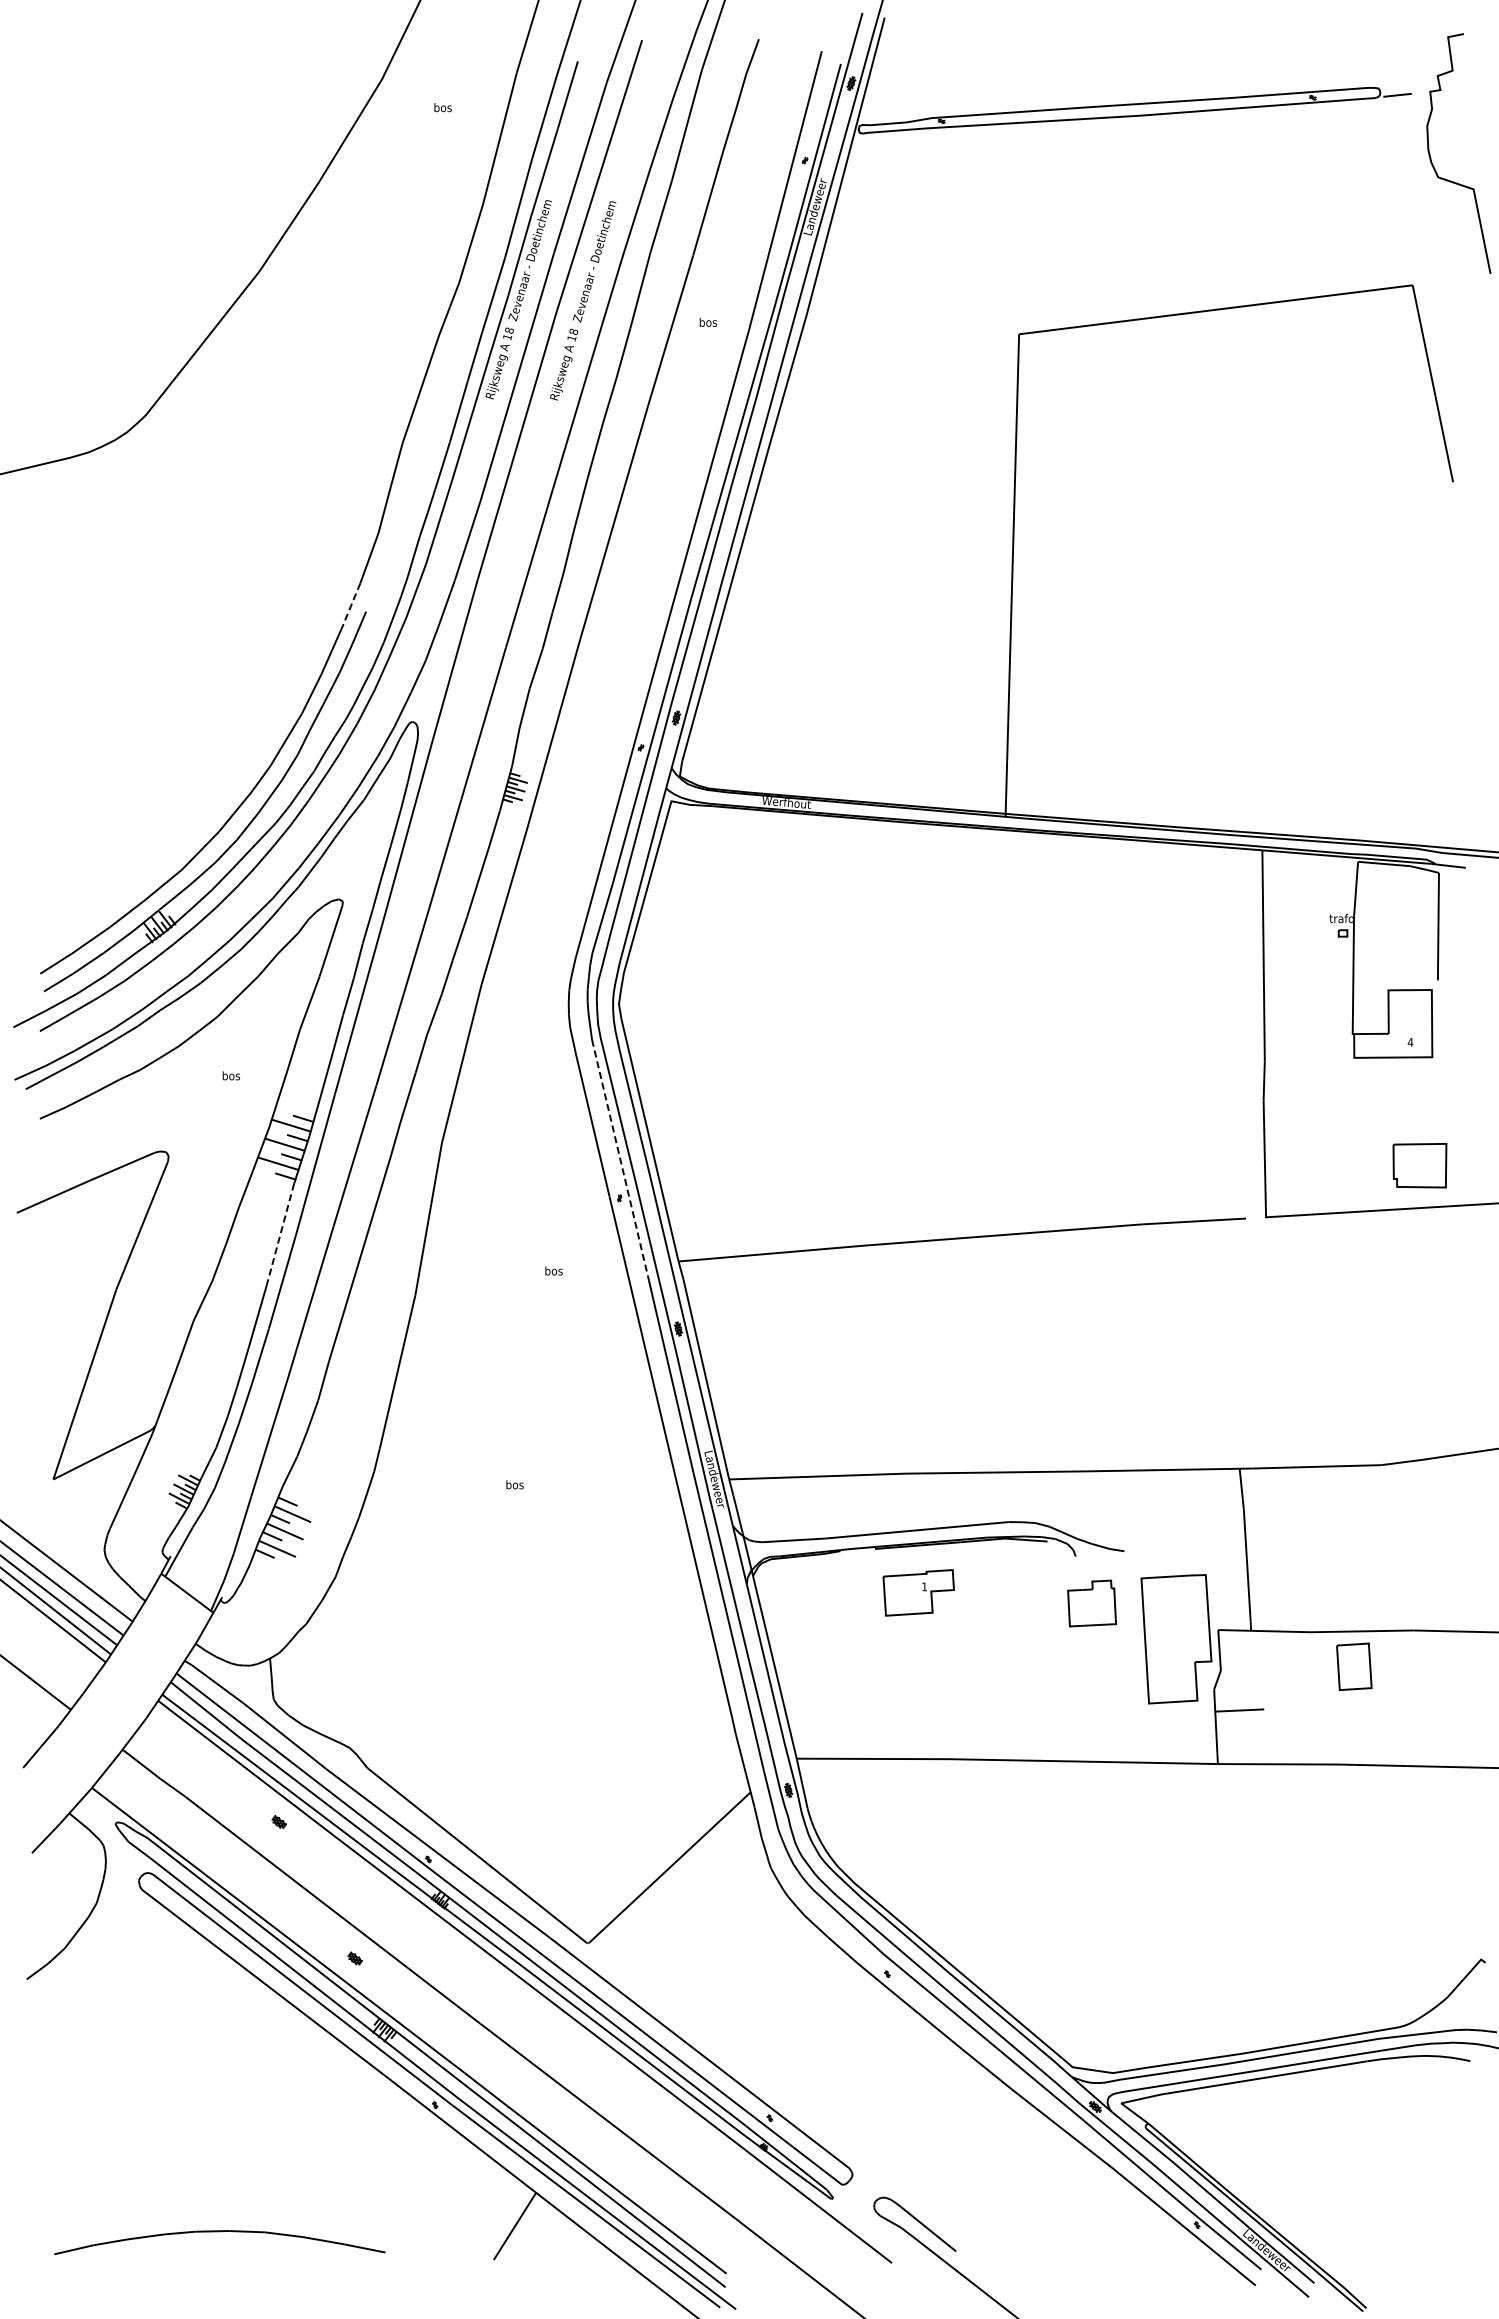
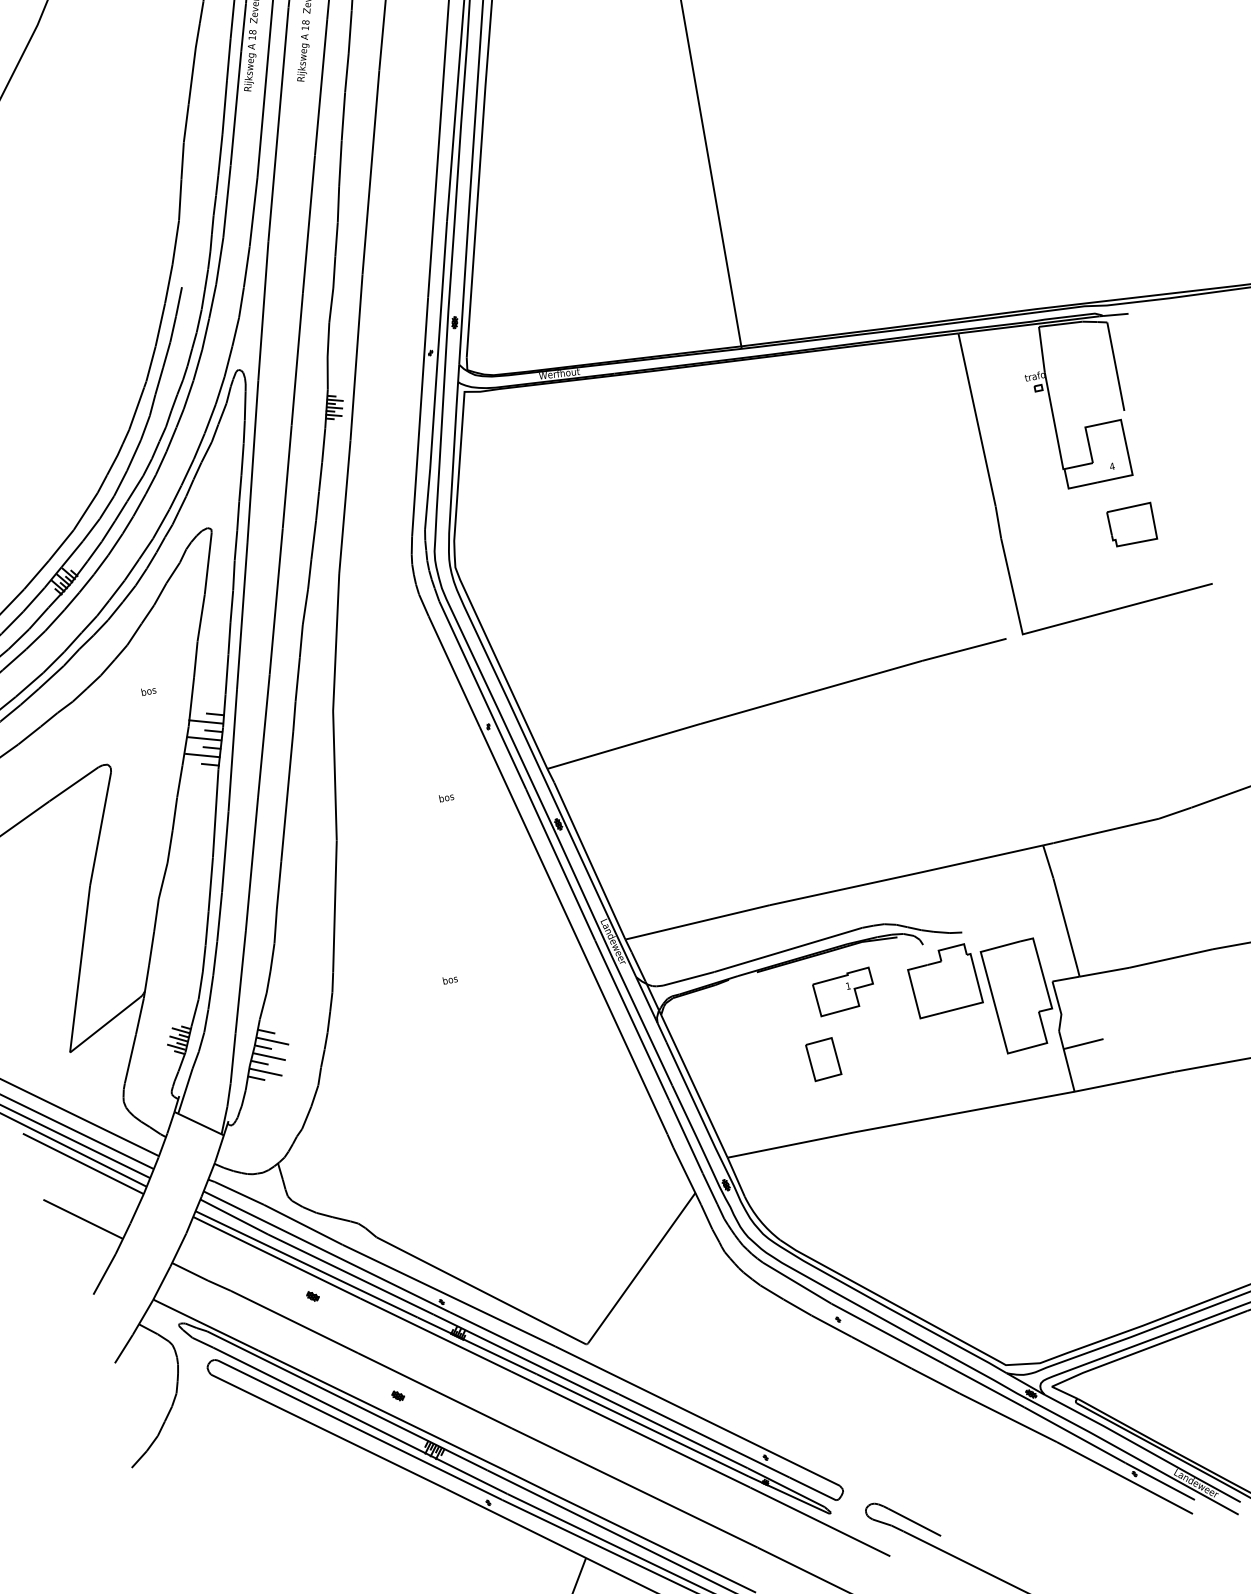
line: (351, 605) -> (168, 284), dashed -> solid
line: (620, 1160) -> (482, 695), dashed -> solid
part: (1419, 1165) -> (1131, 525), moved
line: (280, 1234) -> (215, 813), dashed -> solid
part: (918, 1592) -> (844, 991), moved
part: (1091, 1603) -> (943, 980), size x1.67
part: (1354, 1666) -> (823, 1059), moved

